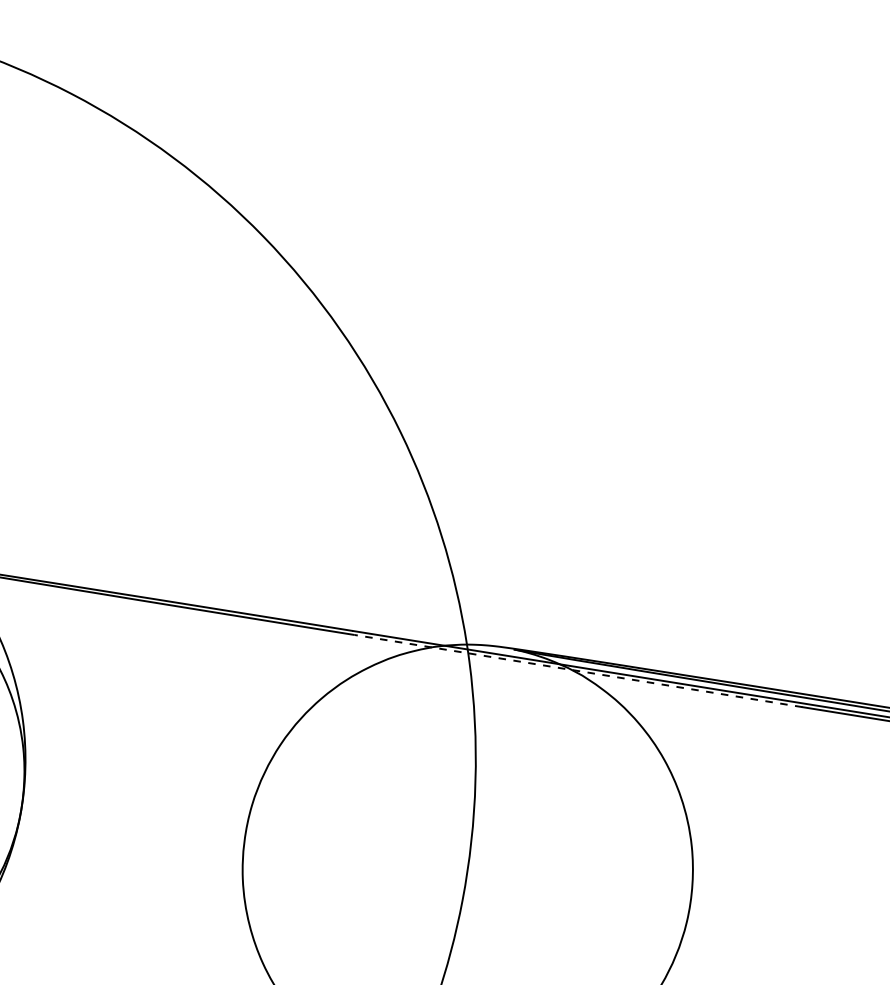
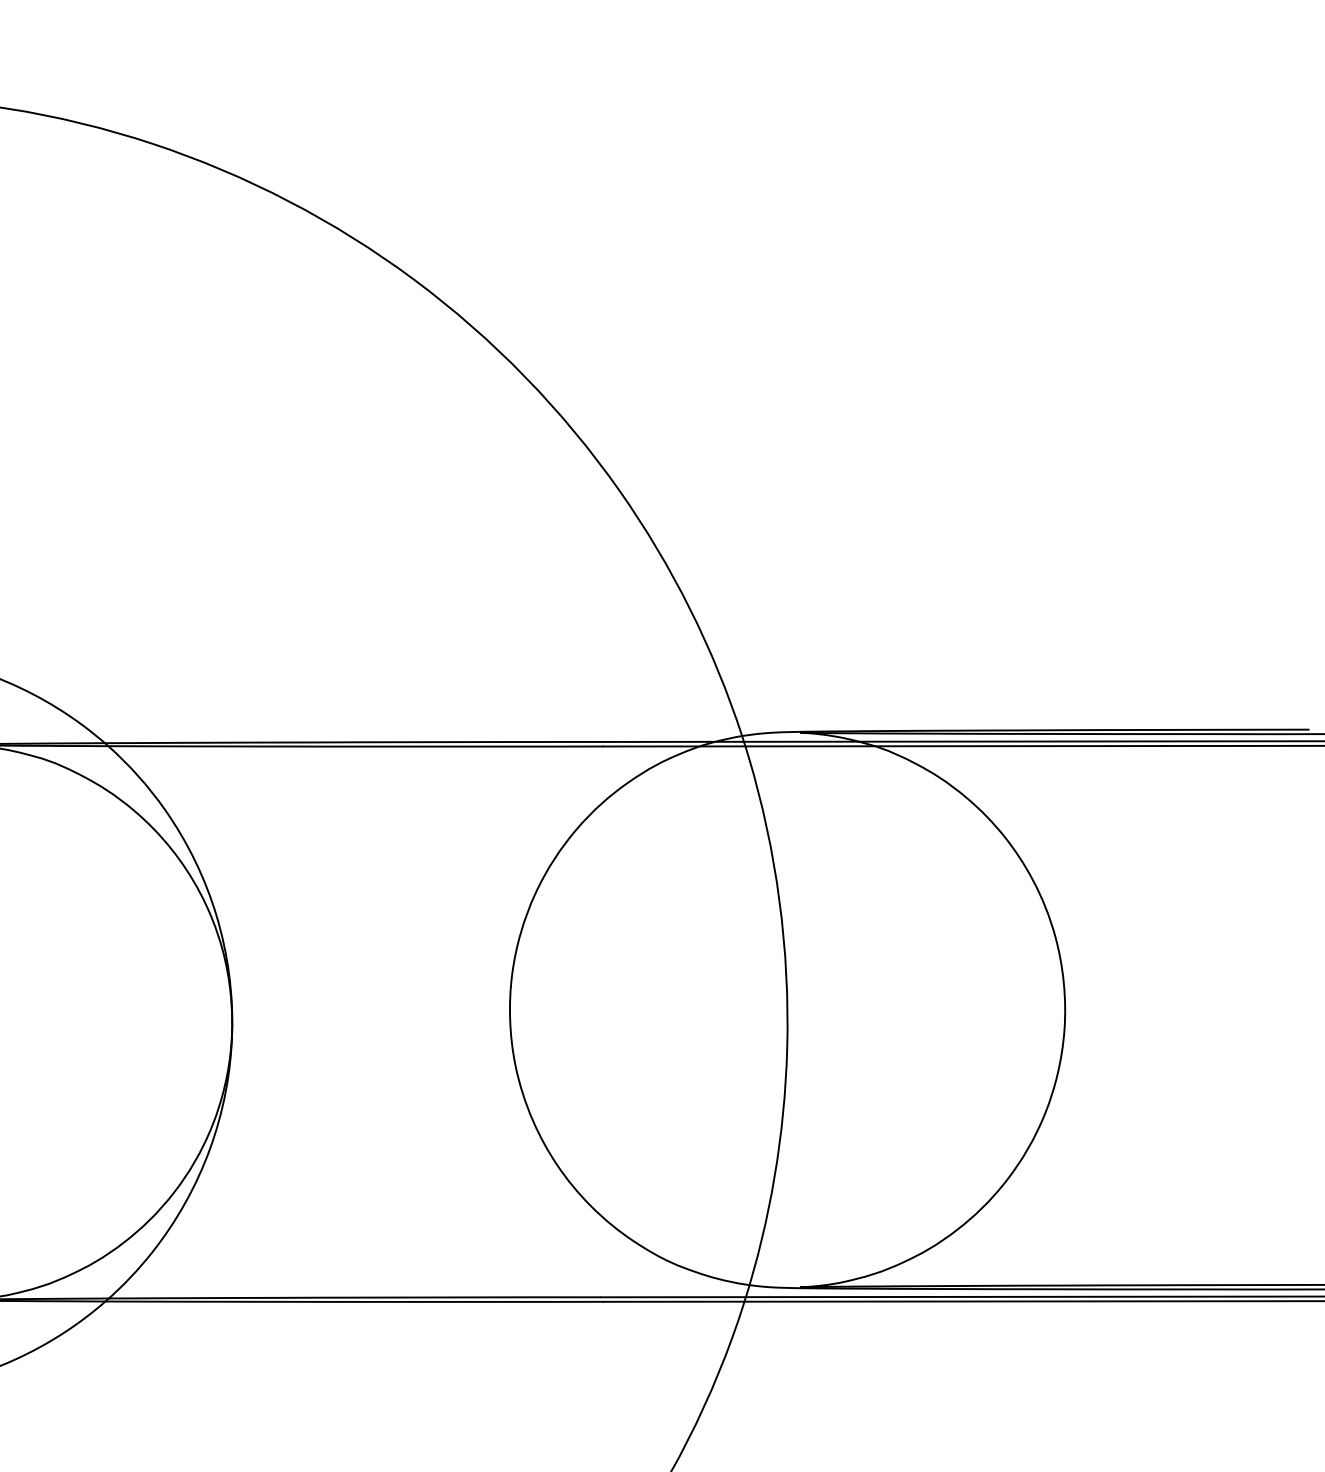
line: (578, 671) -> (883, 746), dashed -> solid

